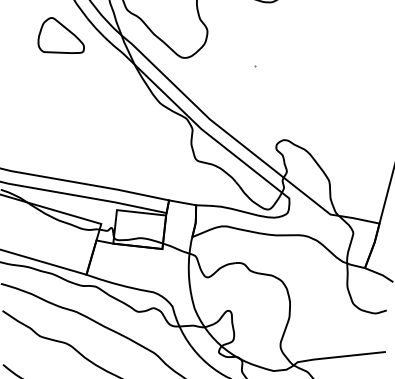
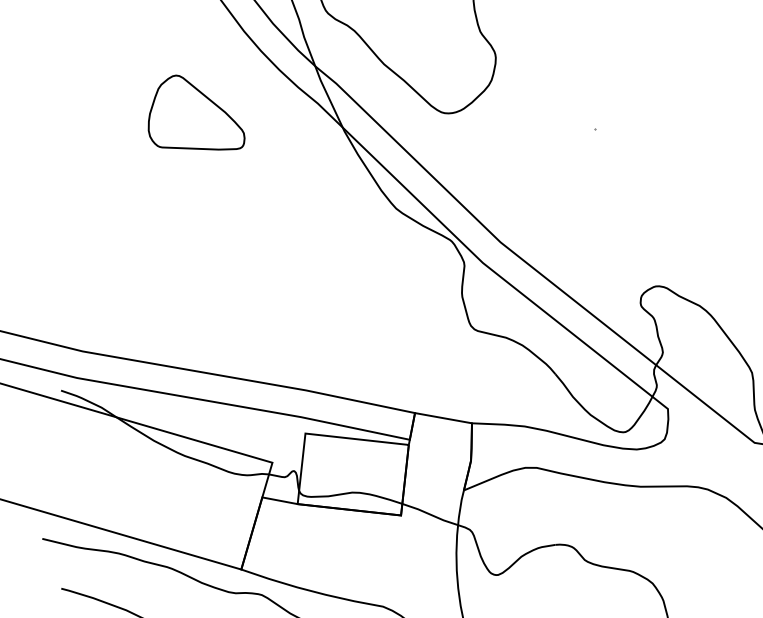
part: (60, 35) -> (195, 112), moved

